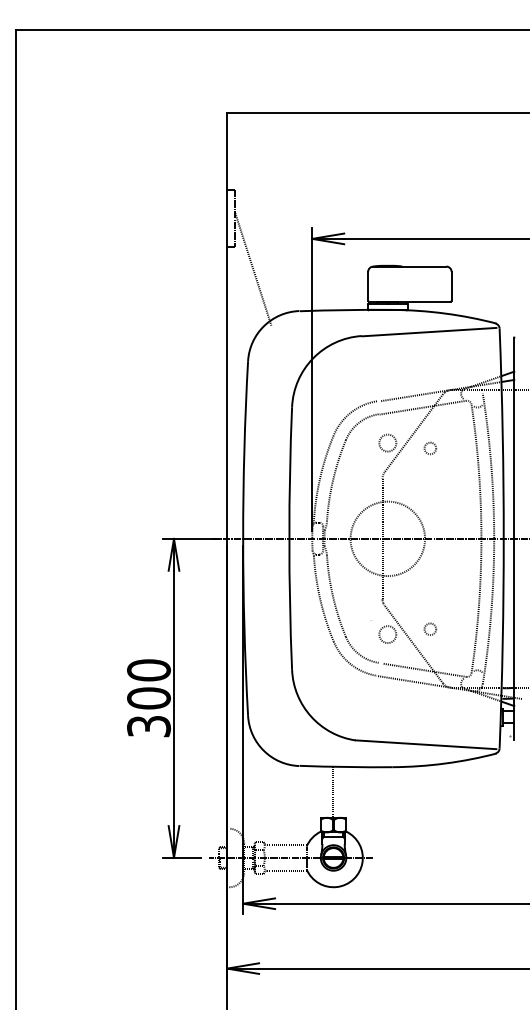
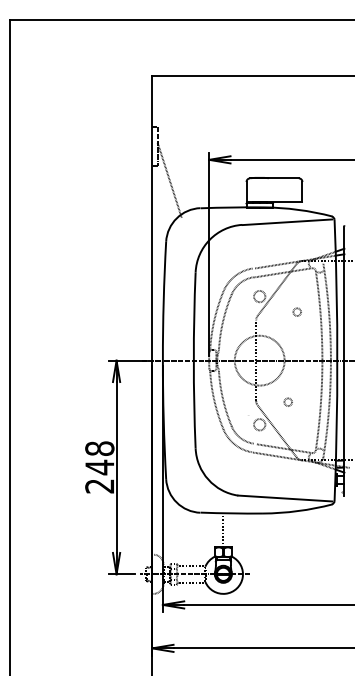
circle: (429, 447) -> (296, 311), moved
circle: (429, 628) -> (287, 401), moved
text: (148, 698) -> (99, 467), 300 -> 248

